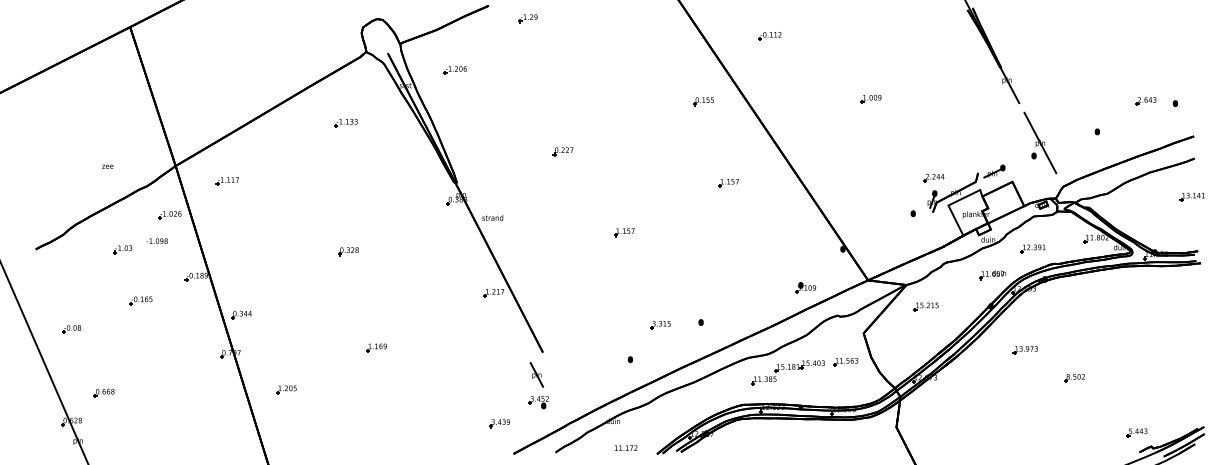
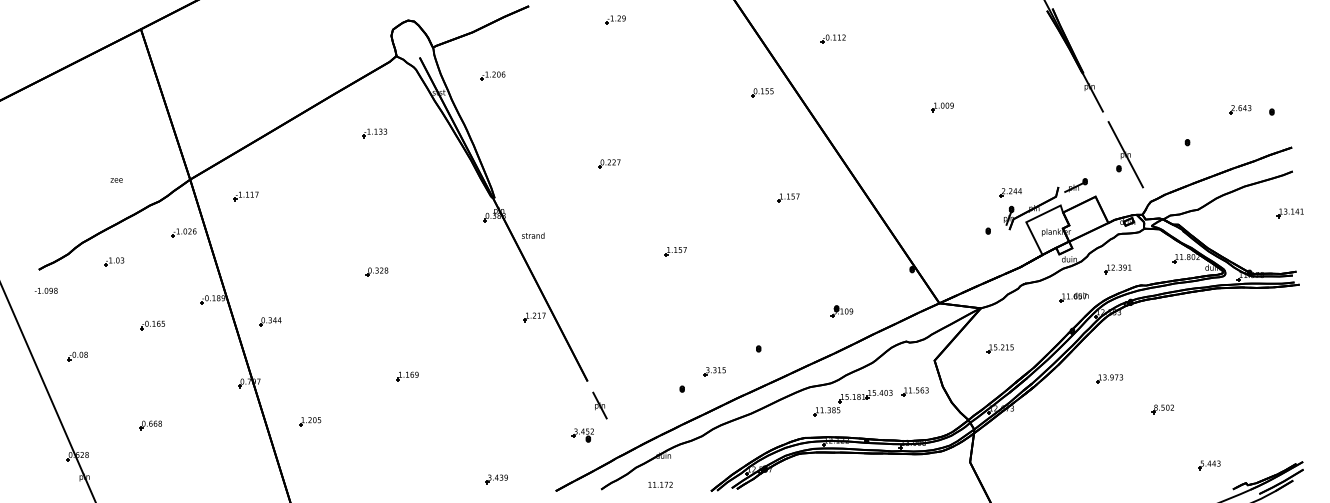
part: (528, 18) -> (615, 19), moved
part: (703, 101) -> (762, 92), moved
text: (156, 240) -> (45, 290), moved
part: (123, 249) -> (114, 261), moved
part: (805, 287) -> (841, 311), moved
part: (925, 306) -> (999, 348), moved
part: (241, 314) -> (270, 321), moved
part: (660, 324) -> (714, 371), moved
part: (536, 374) -> (599, 405), moved
part: (103, 393) -> (150, 425), moved
part: (499, 423) -> (496, 479), moved
part: (1137, 433) -> (1209, 465), moved
text: (626, 447) -> (660, 484), moved

